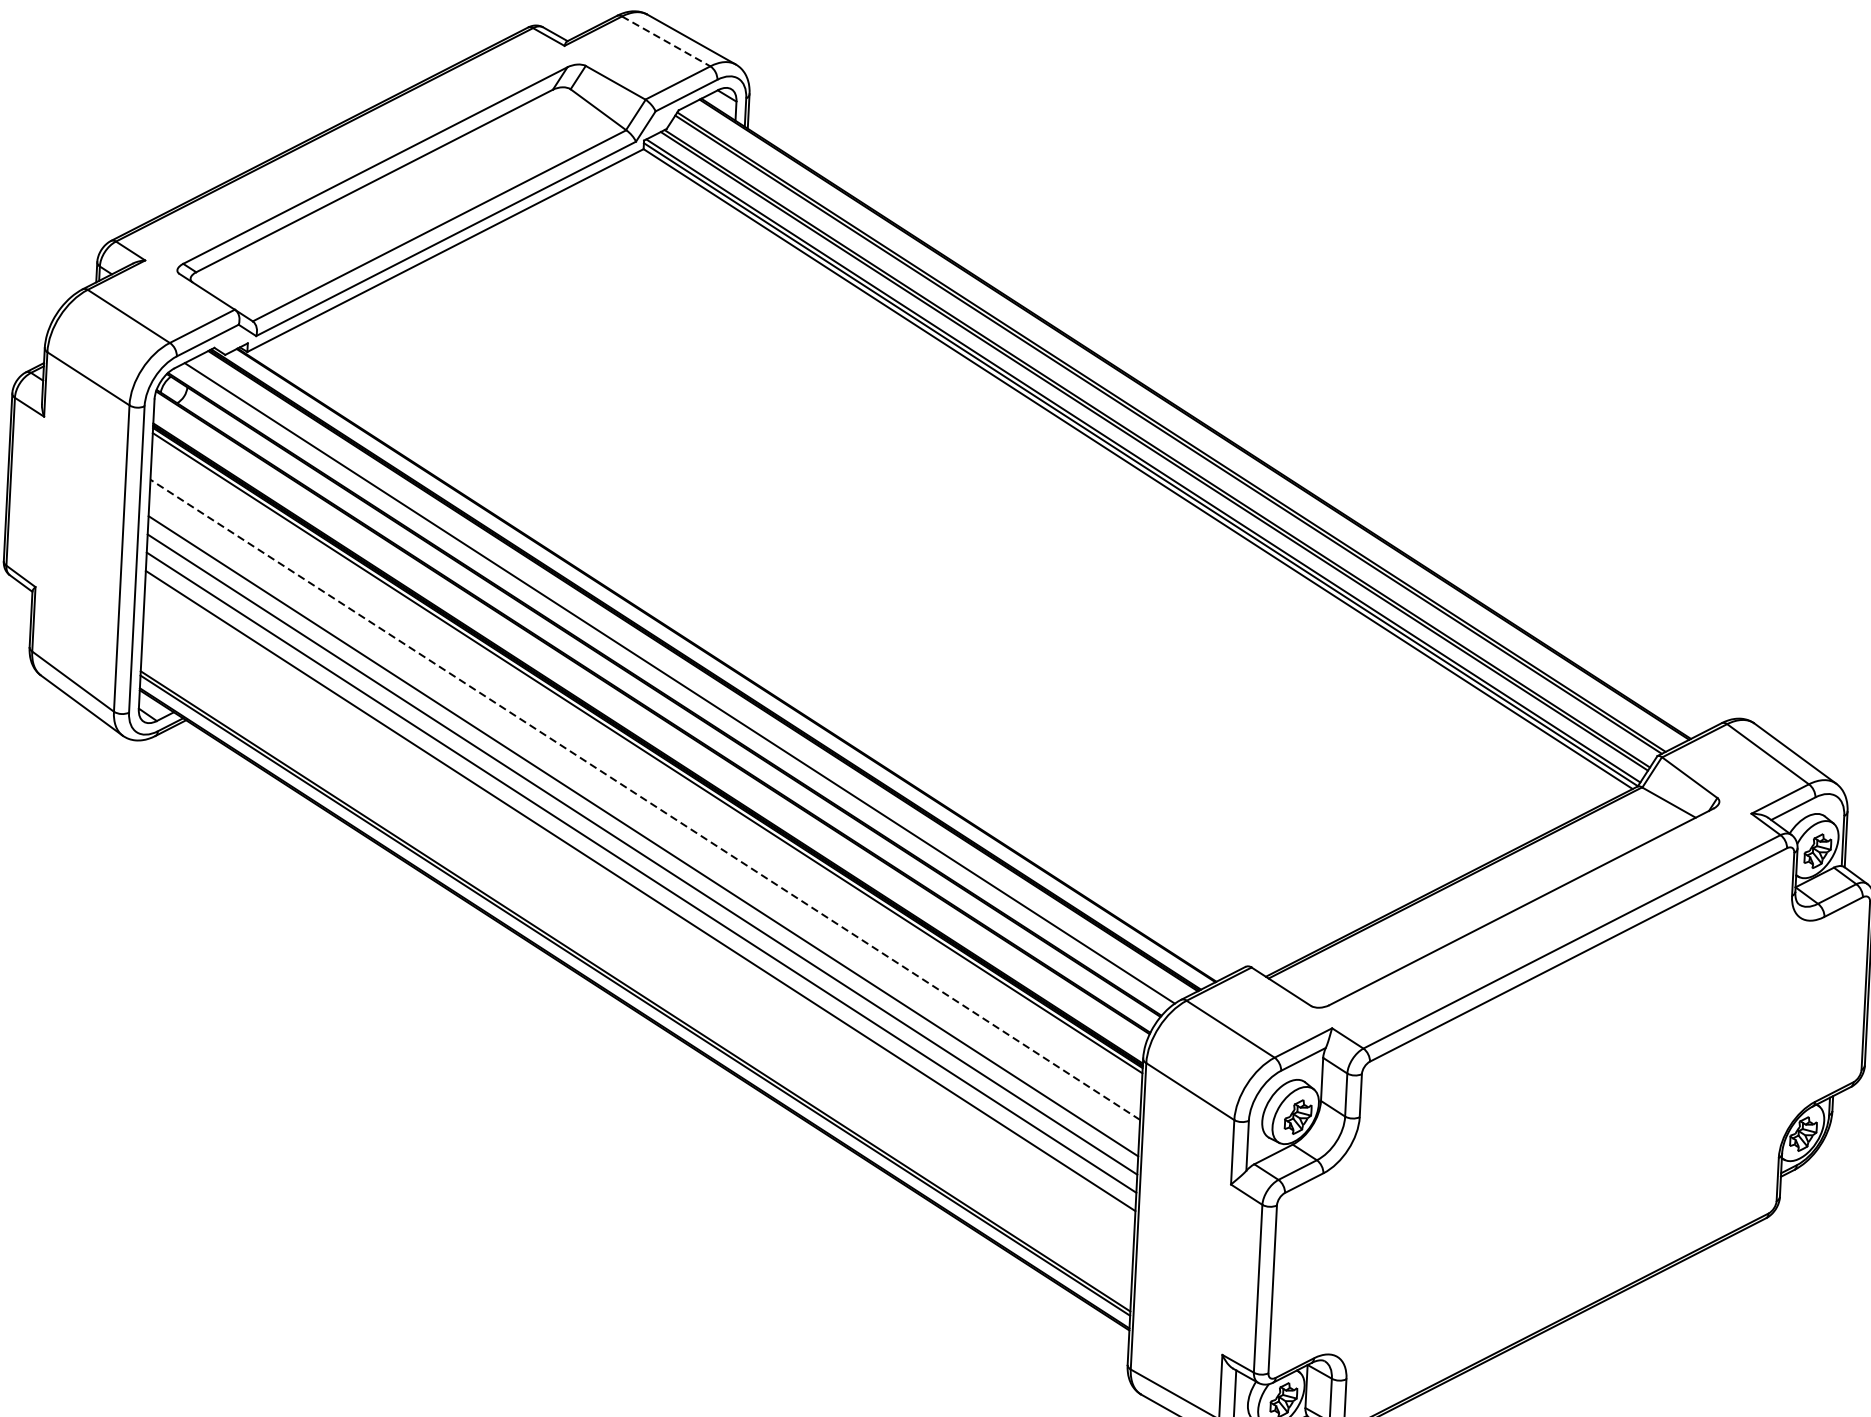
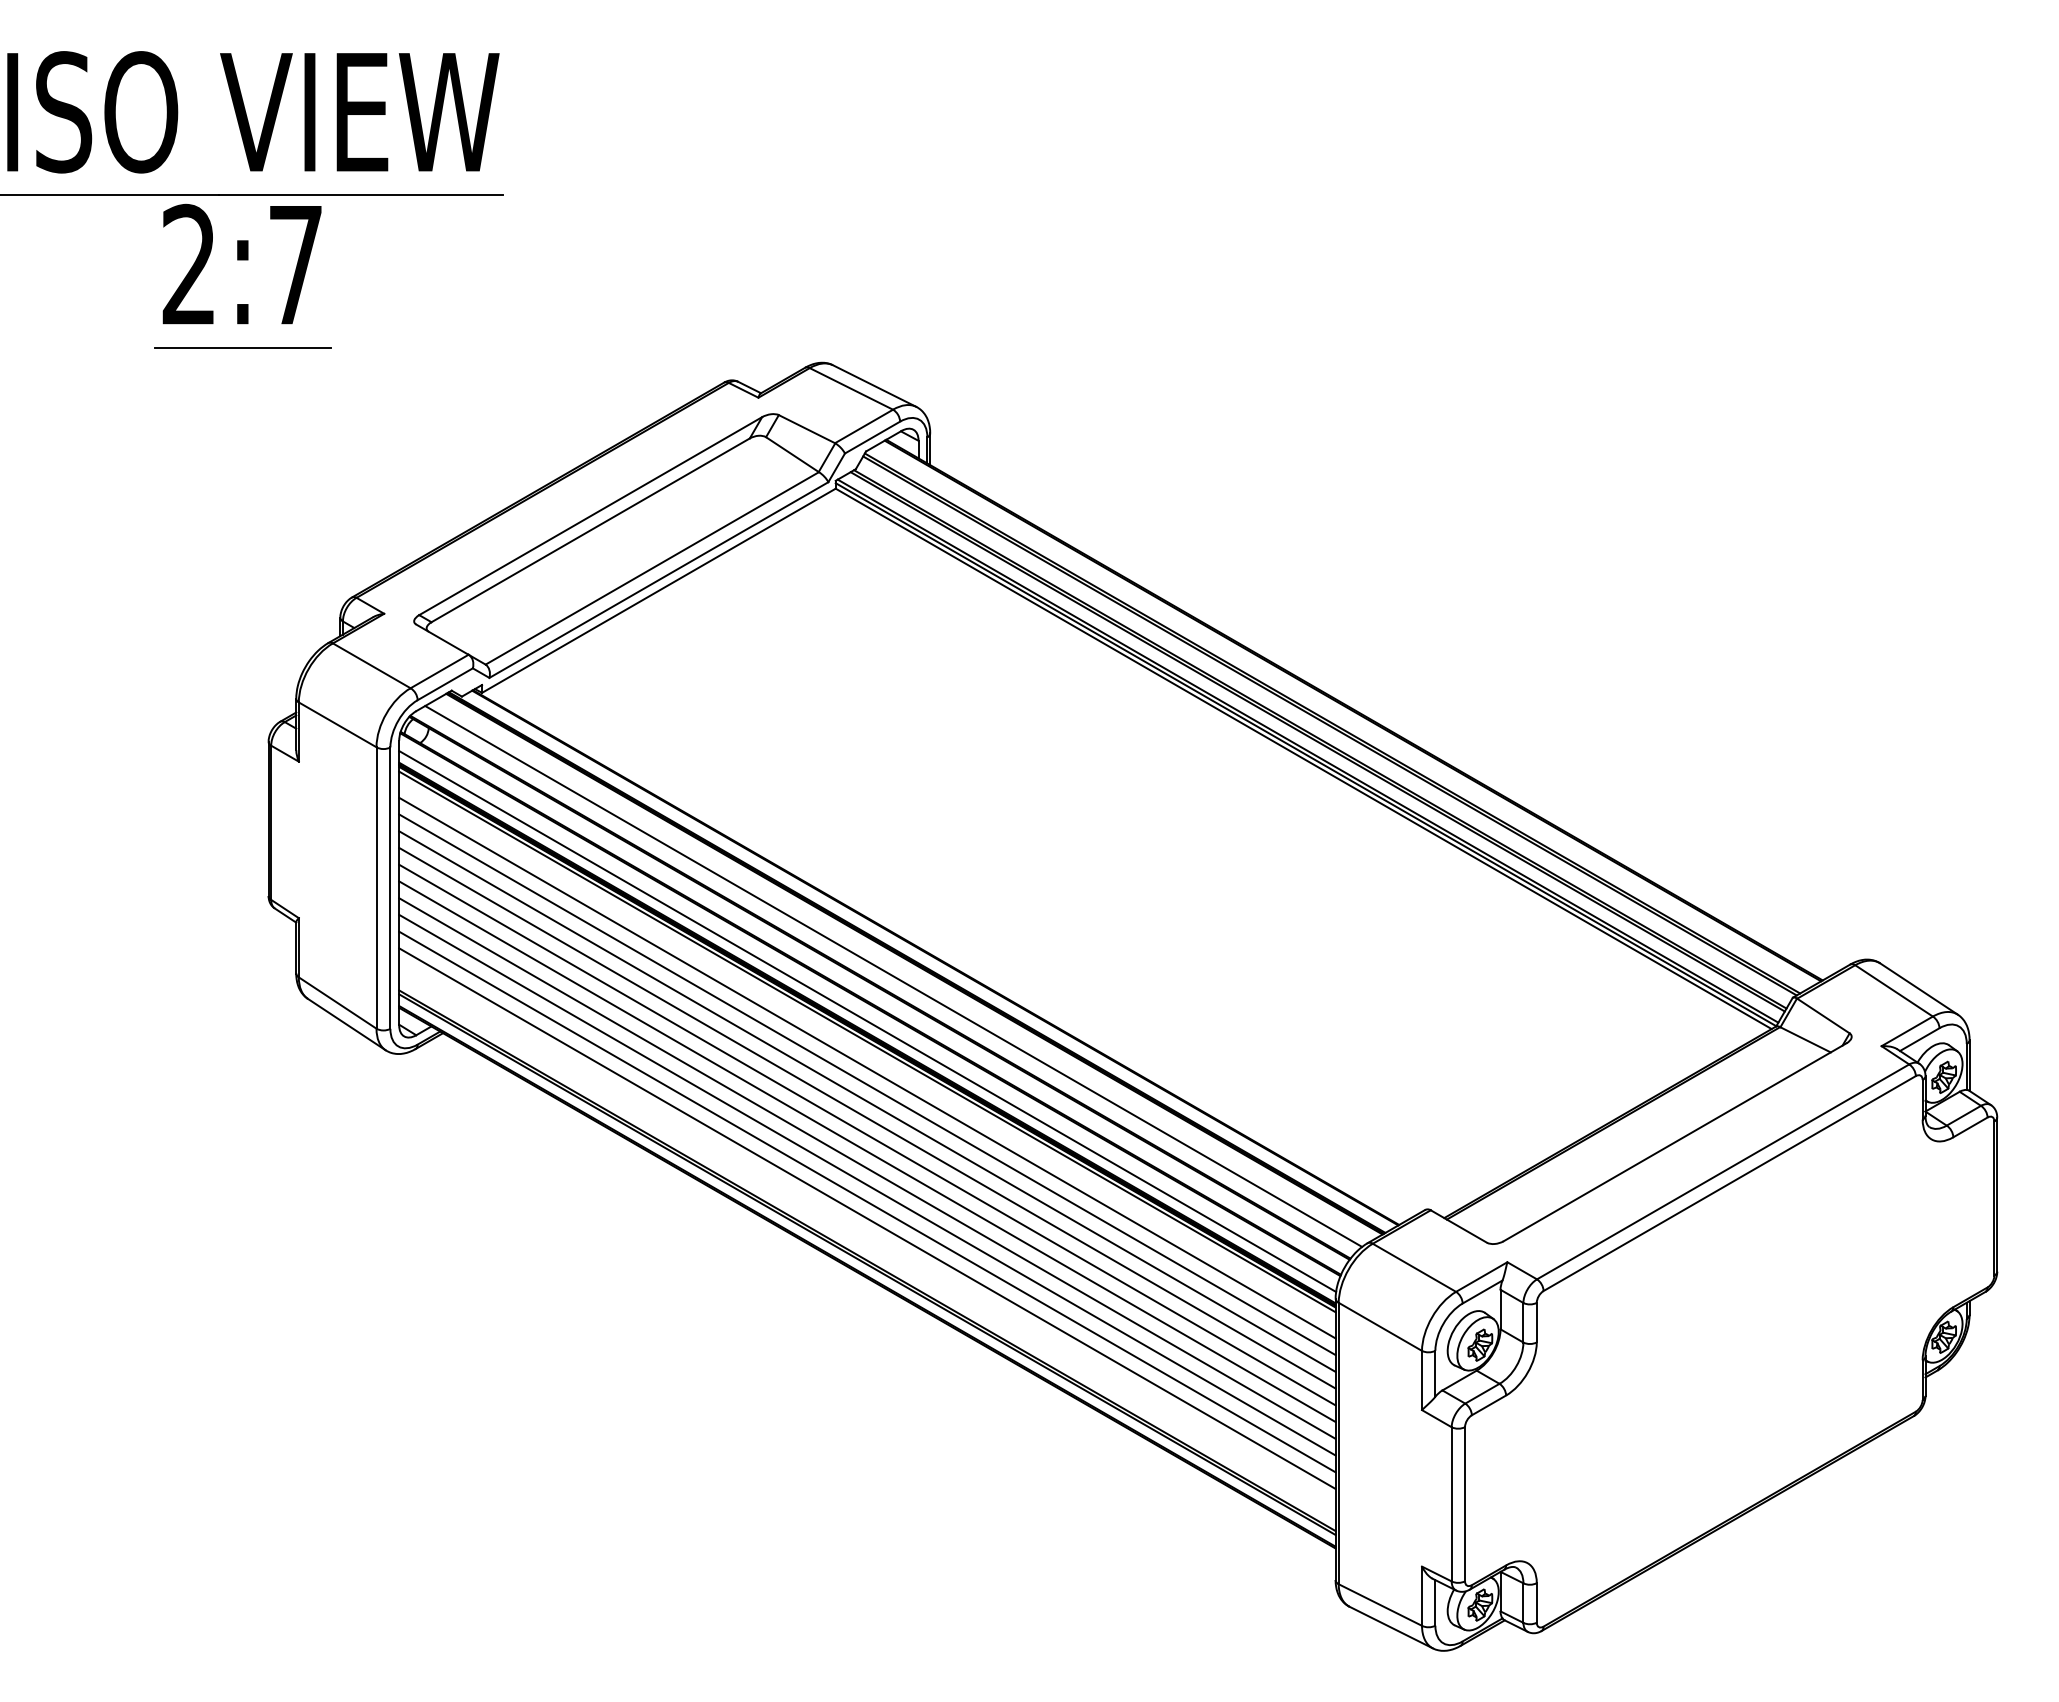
line: (666, 40) -> (851, 388), dashed -> solid
line: (648, 730) -> (867, 1021), added
line: (646, 781) -> (867, 1067), added
line: (645, 799) -> (867, 1084), dashed -> solid
line: (644, 818) -> (867, 1101), added
line: (639, 908) -> (867, 1184), added
line: (638, 926) -> (867, 1201), added
line: (637, 945) -> (867, 1218), added

